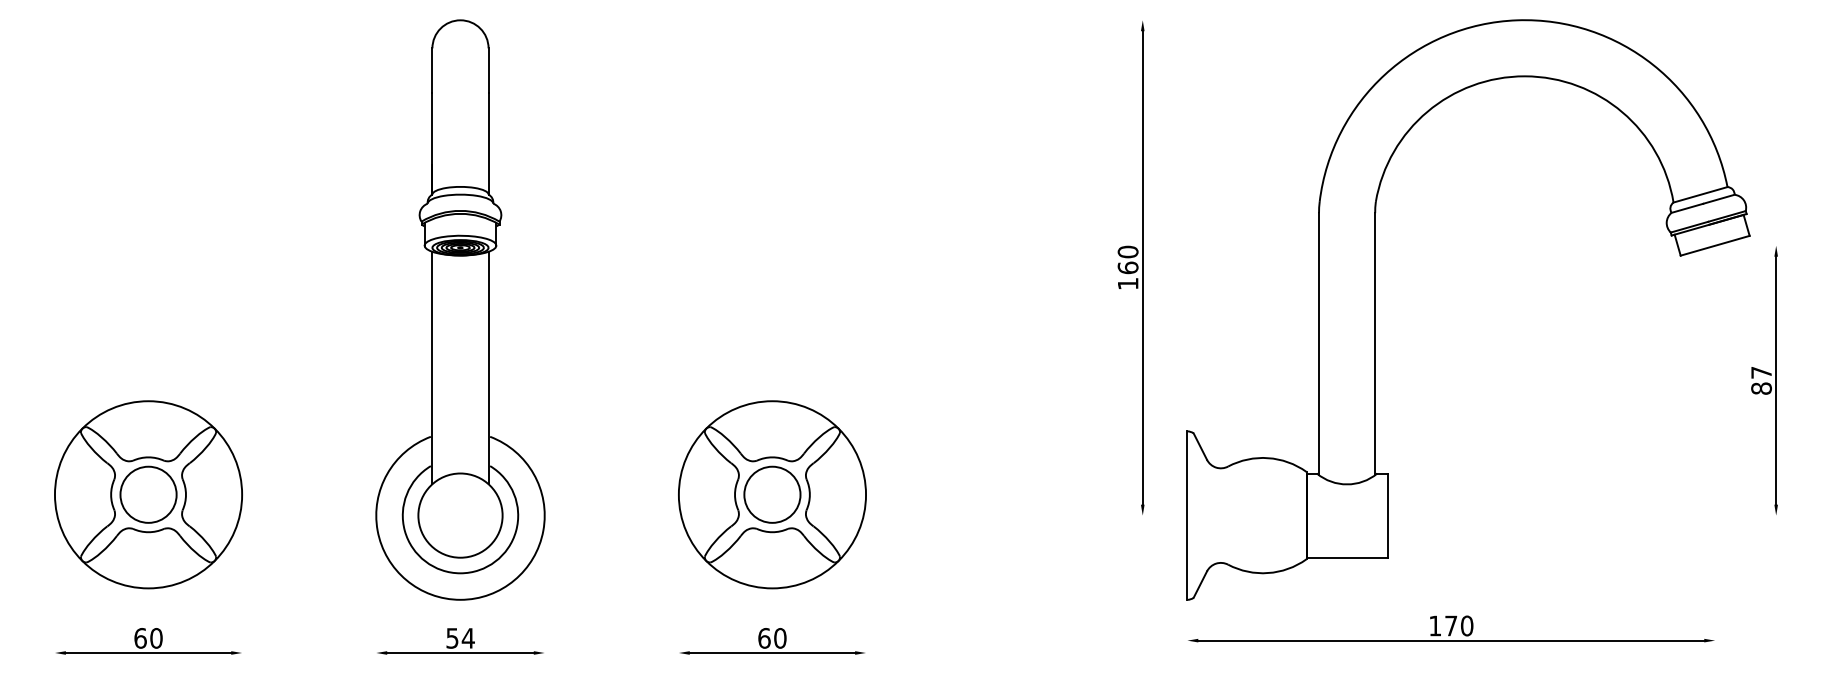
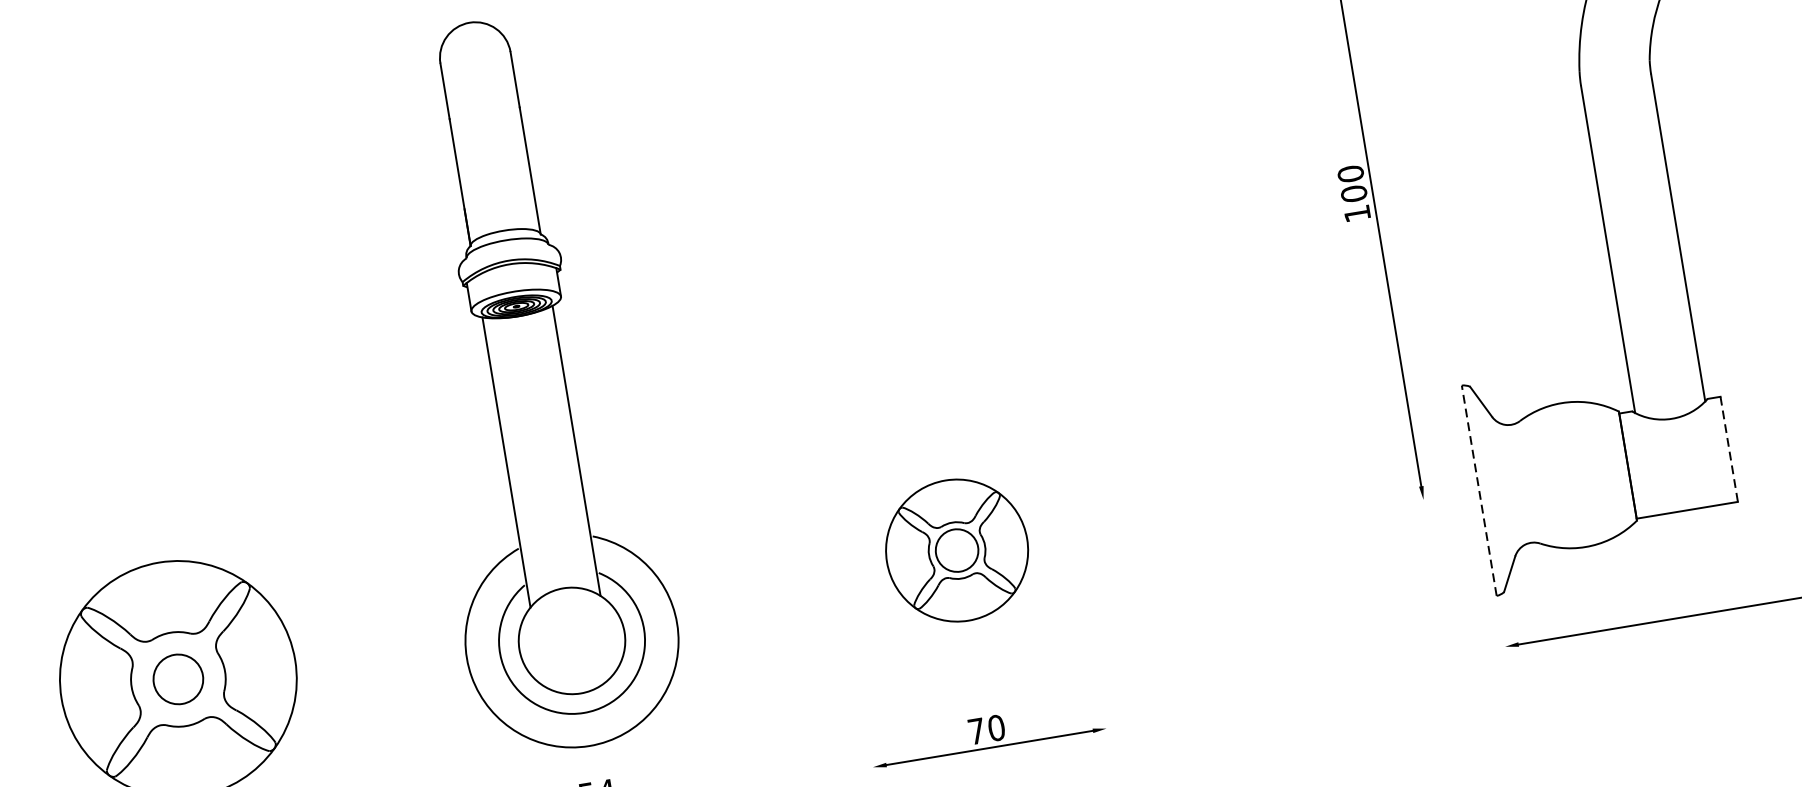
text: (1127, 267) -> (1353, 193), 160 -> 100
circle: (148, 494) -> (178, 679), size x0.7
part: (772, 494) -> (957, 550), size x0.6
line: (1187, 515) -> (1479, 490), solid -> dashed
line: (1387, 516) -> (1729, 450), solid -> dashed
text: (764, 638) -> (976, 731), 60 -> 70

